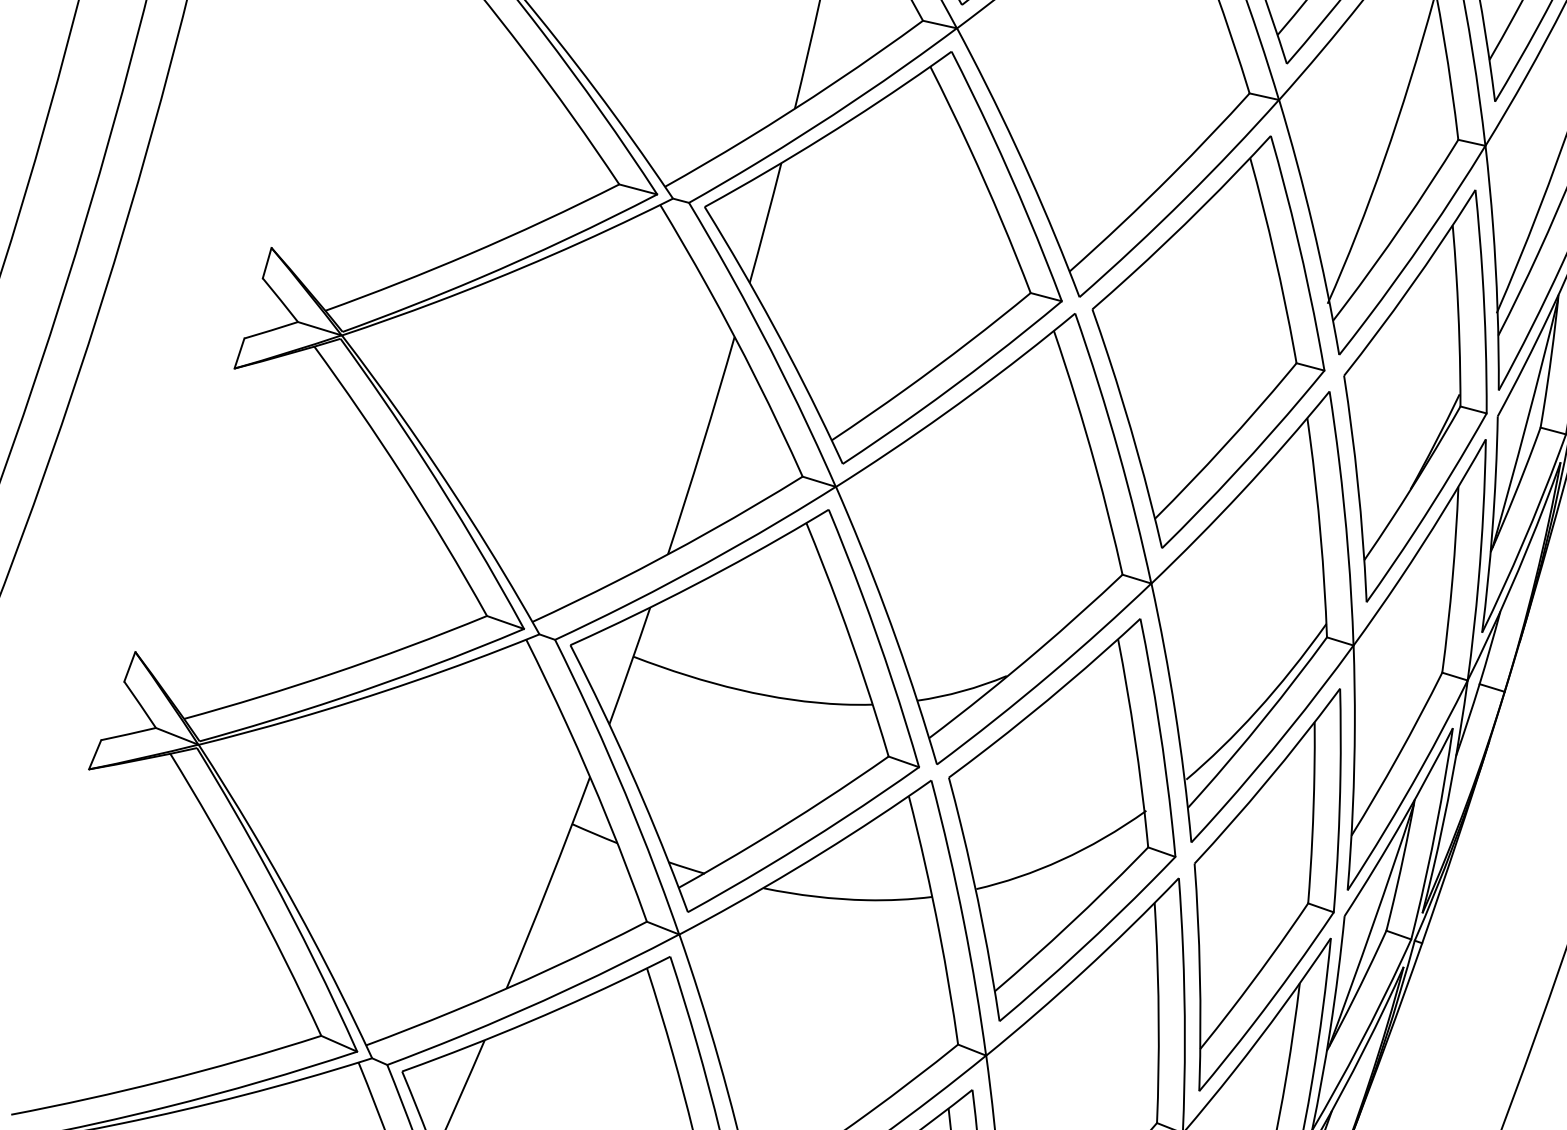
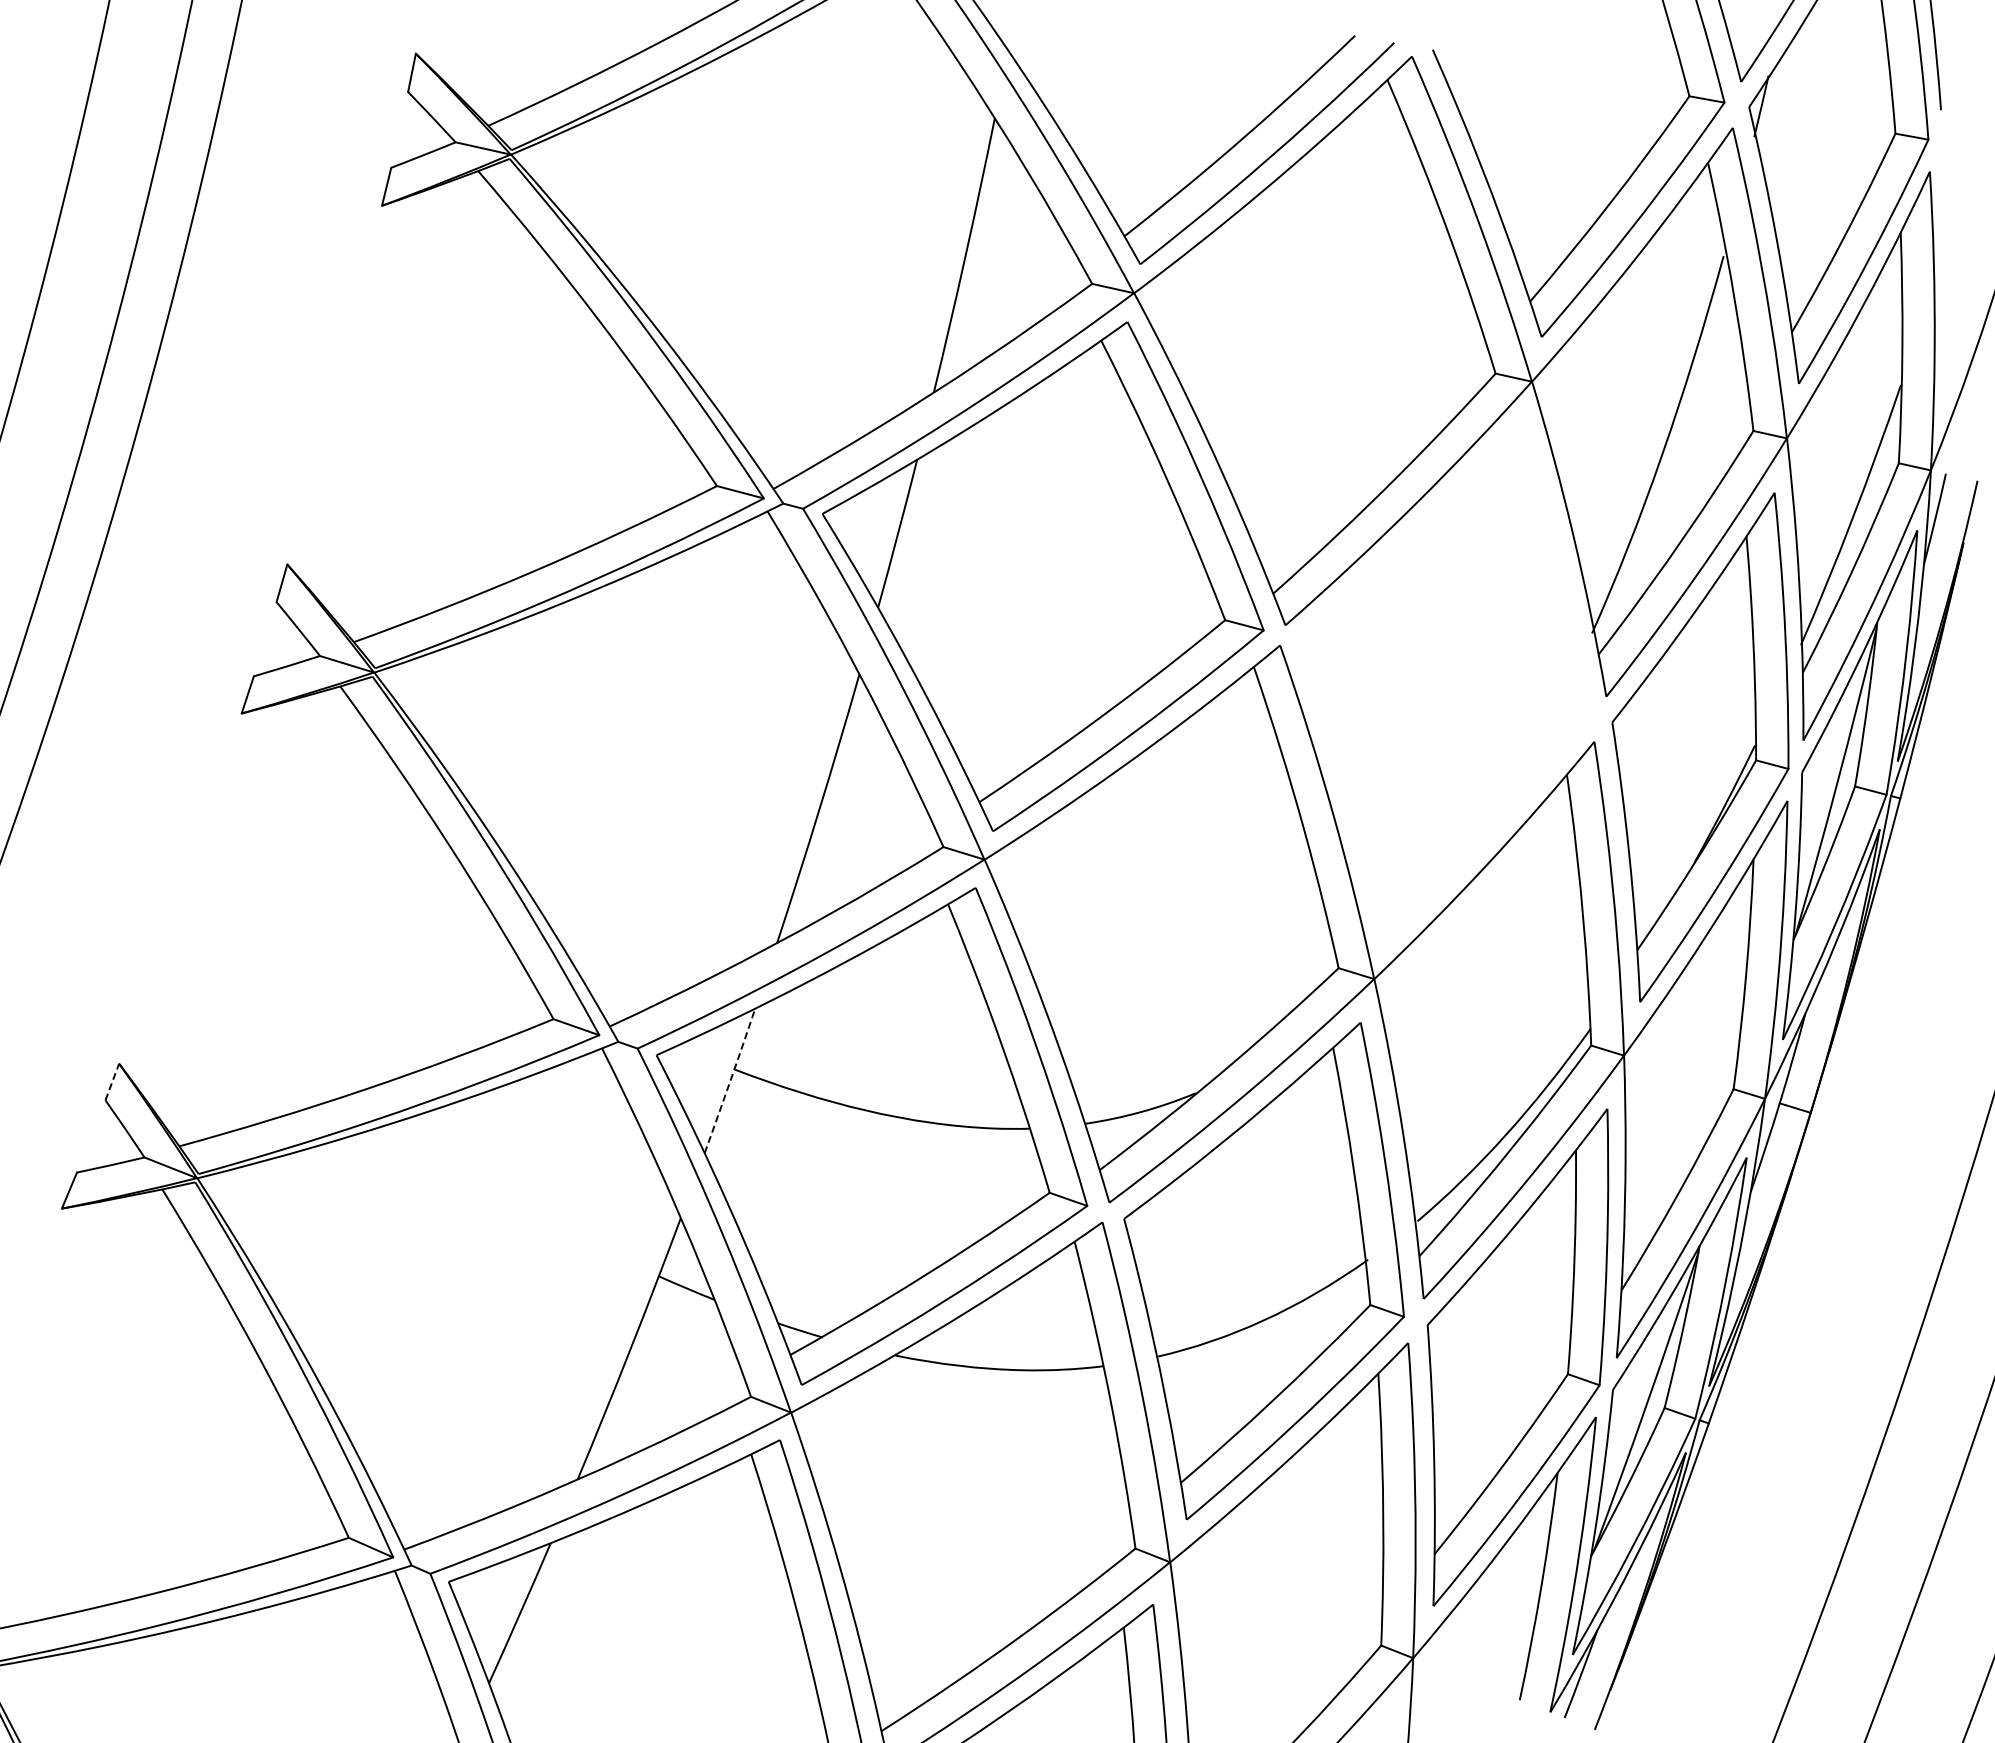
part: (1208, 341) -> (1444, 680), removed
arc: (630, 666) -> (730, 1081), solid -> dashed
line: (129, 667) -> (112, 1082), solid -> dashed

